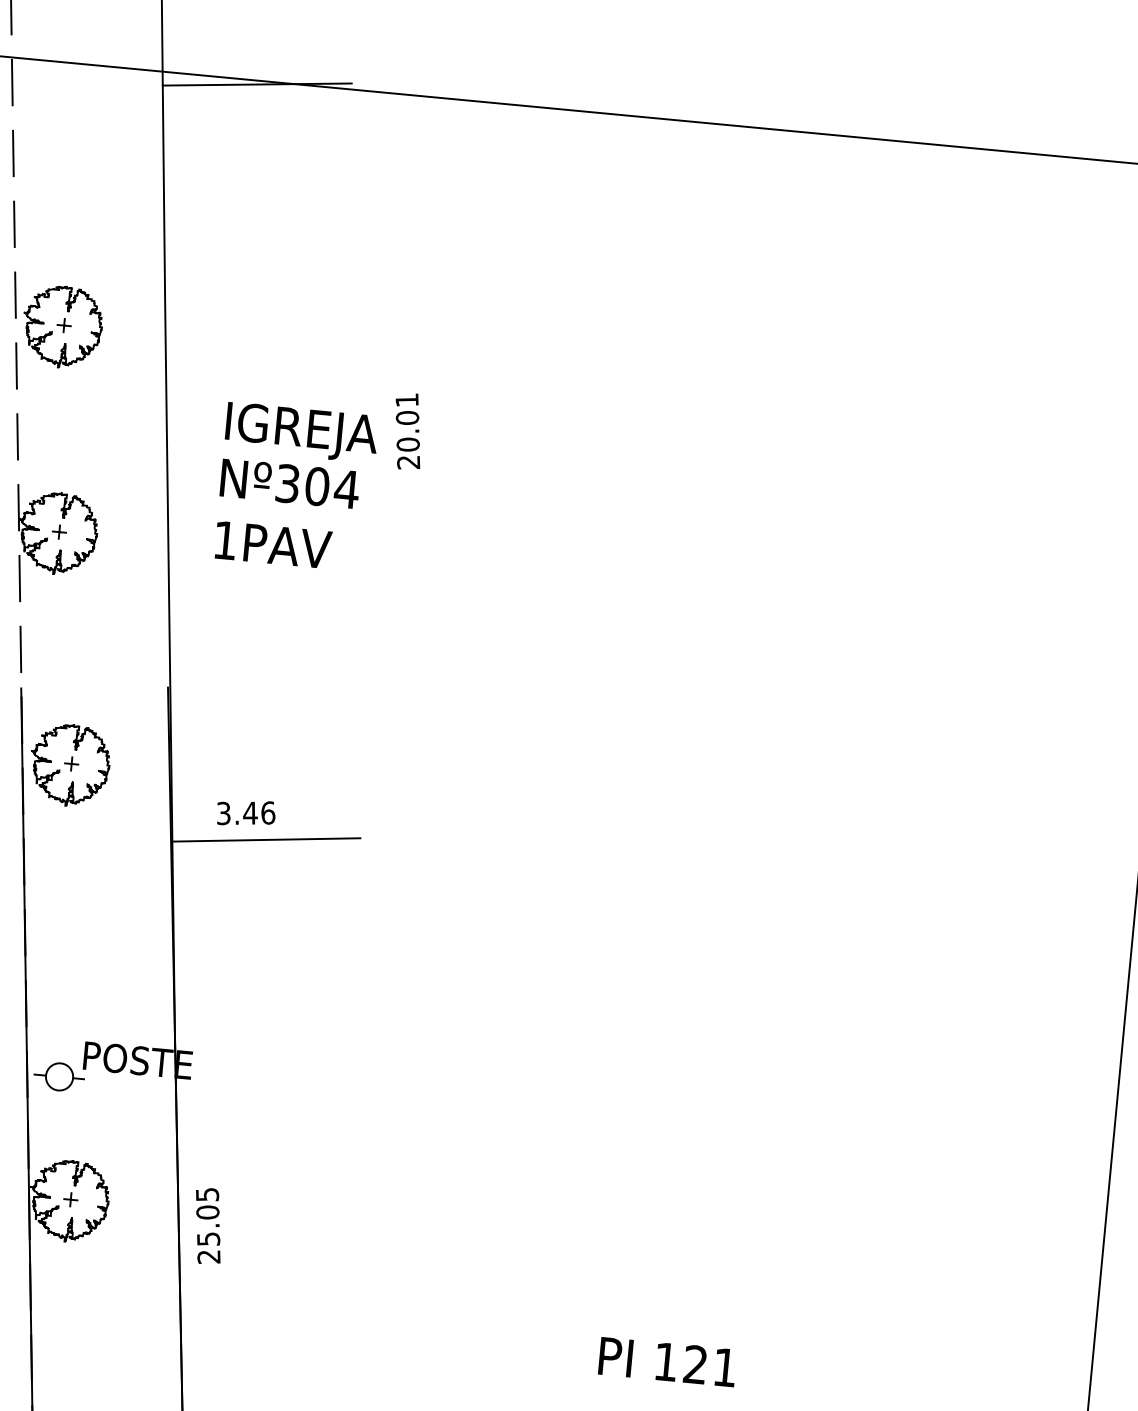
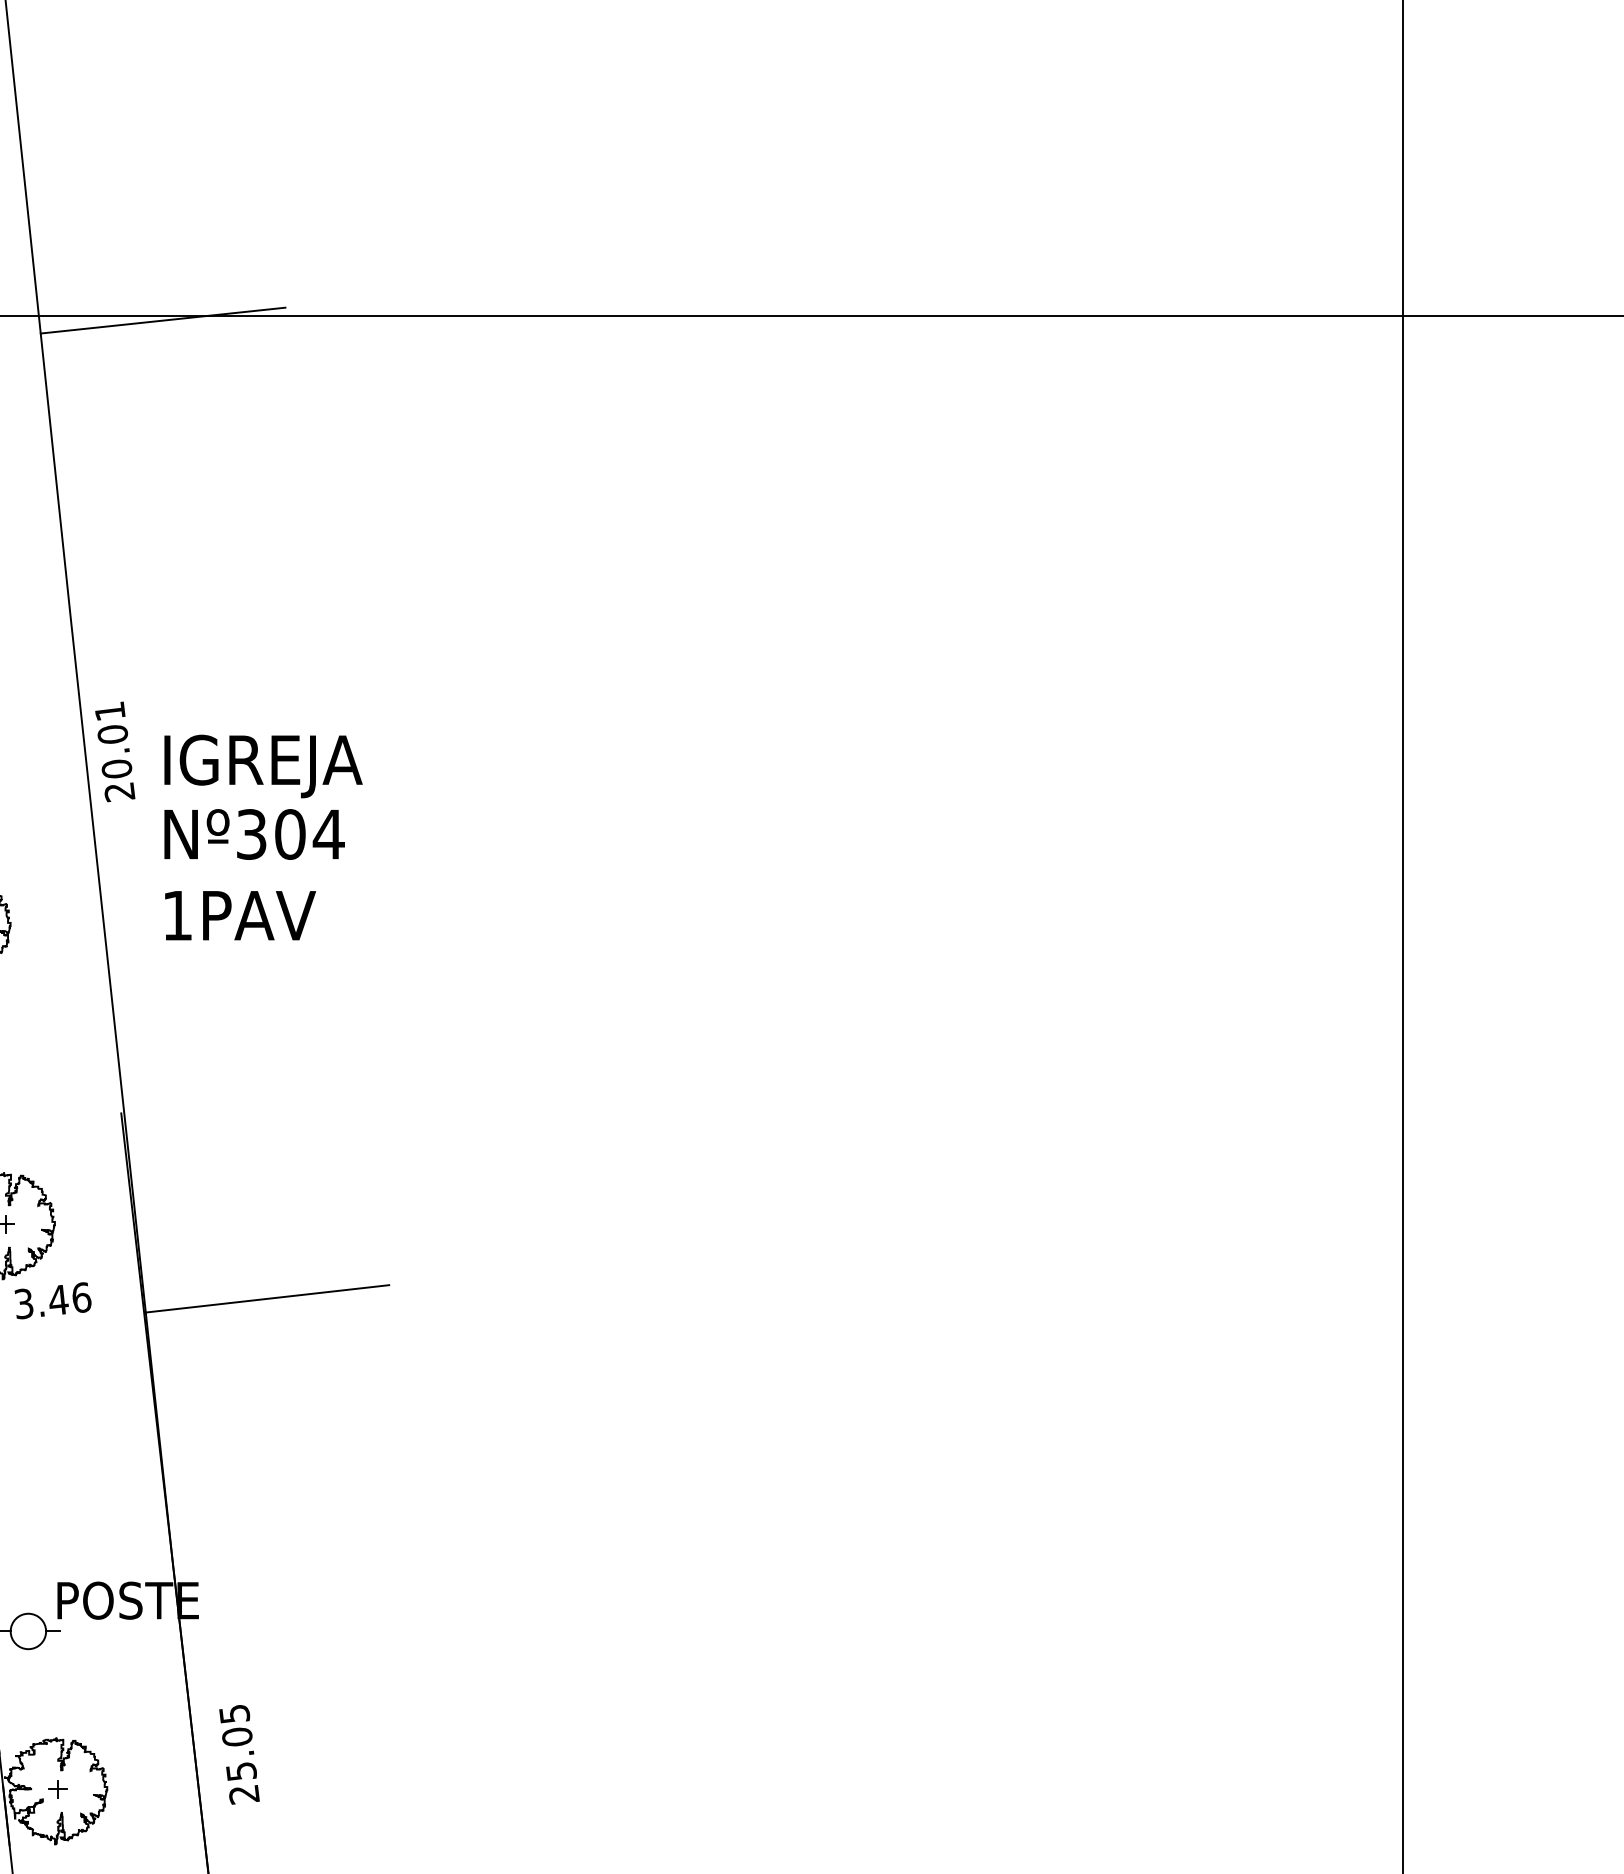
text: (408, 431) -> (115, 751), moved
text: (245, 813) -> (52, 1300), moved
text: (208, 1226) -> (239, 1754), moved

